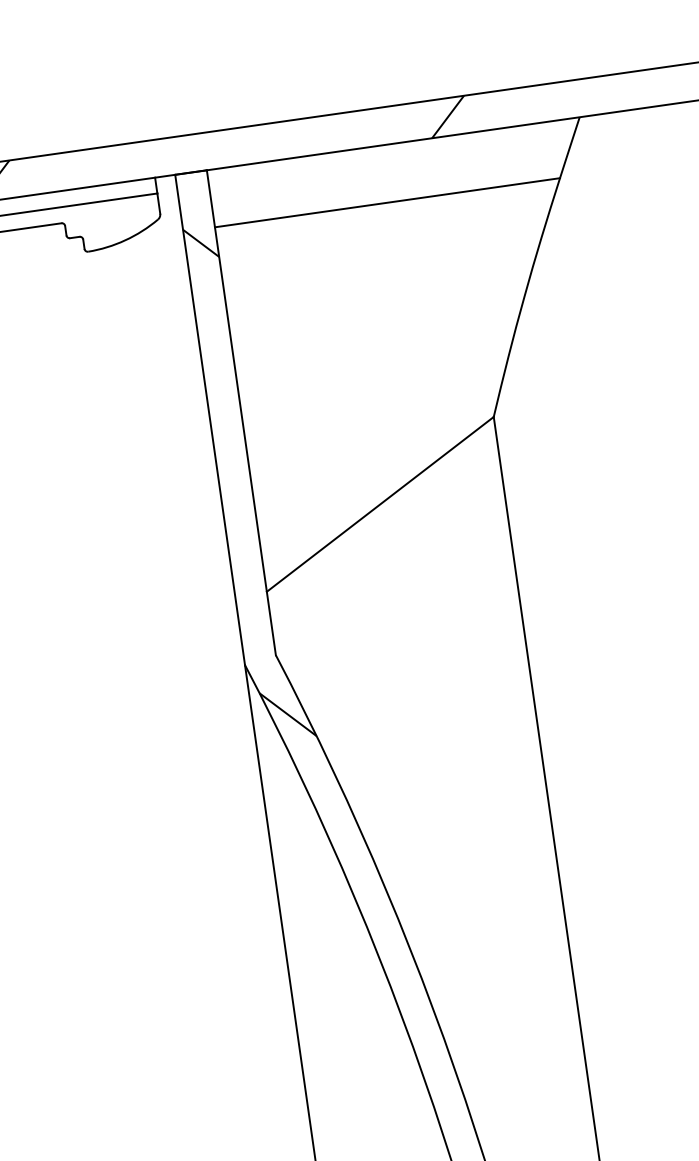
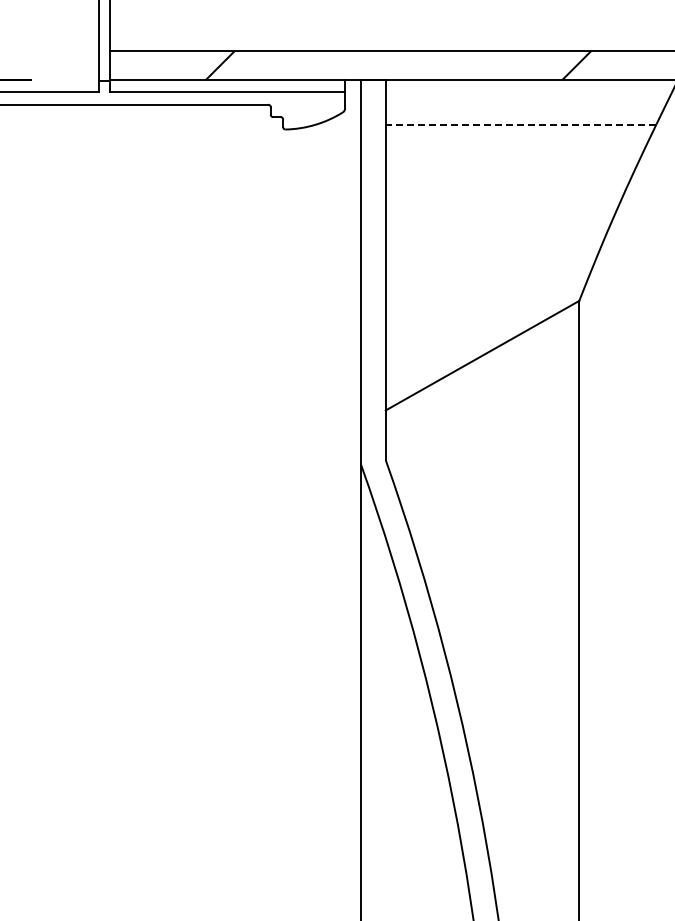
line: (386, 202) -> (520, 124), solid -> dashed
hatch: (249, 482) -> (384, 324), removed

